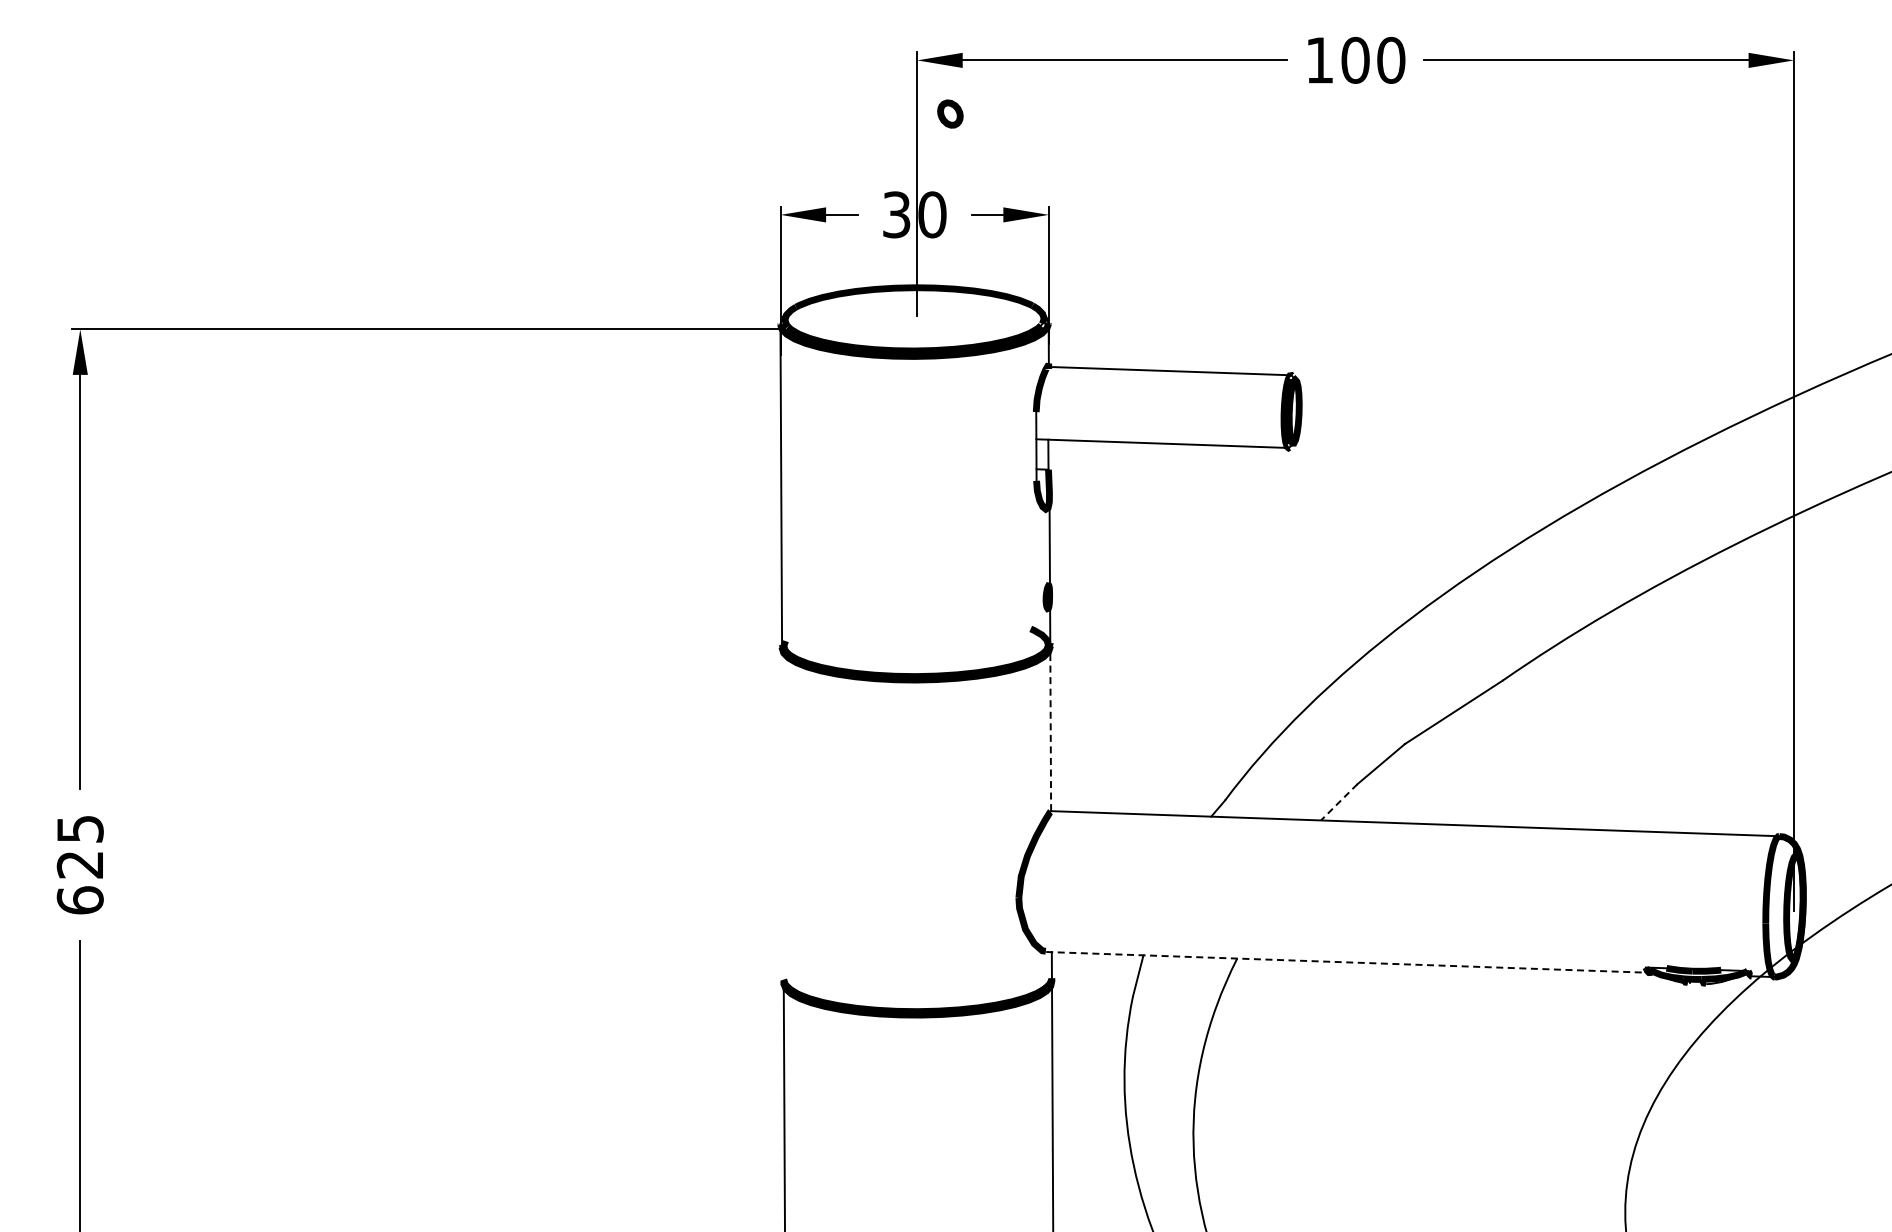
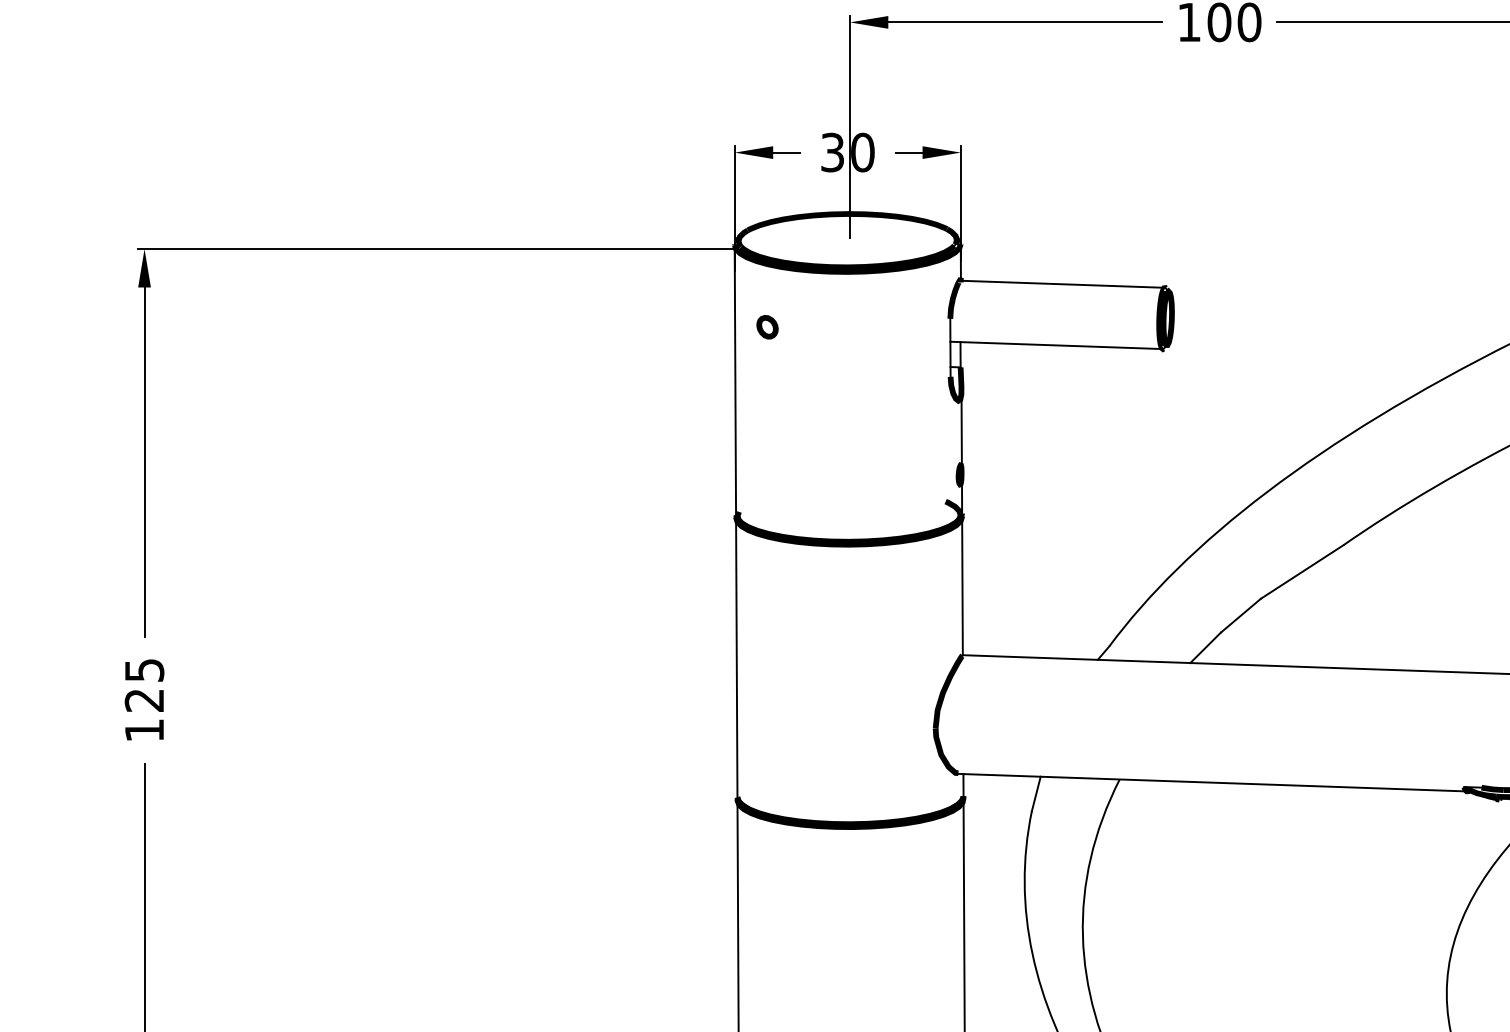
part: (950, 113) -> (767, 326), moved
line: (1050, 728) -> (962, 585), dashed -> solid
line: (1339, 802) -> (1205, 647), dashed -> solid
line: (782, 813) -> (736, 657), added
text: (79, 900) -> (143, 730), 625 -> 125
line: (1347, 962) -> (1212, 782), dashed -> solid

